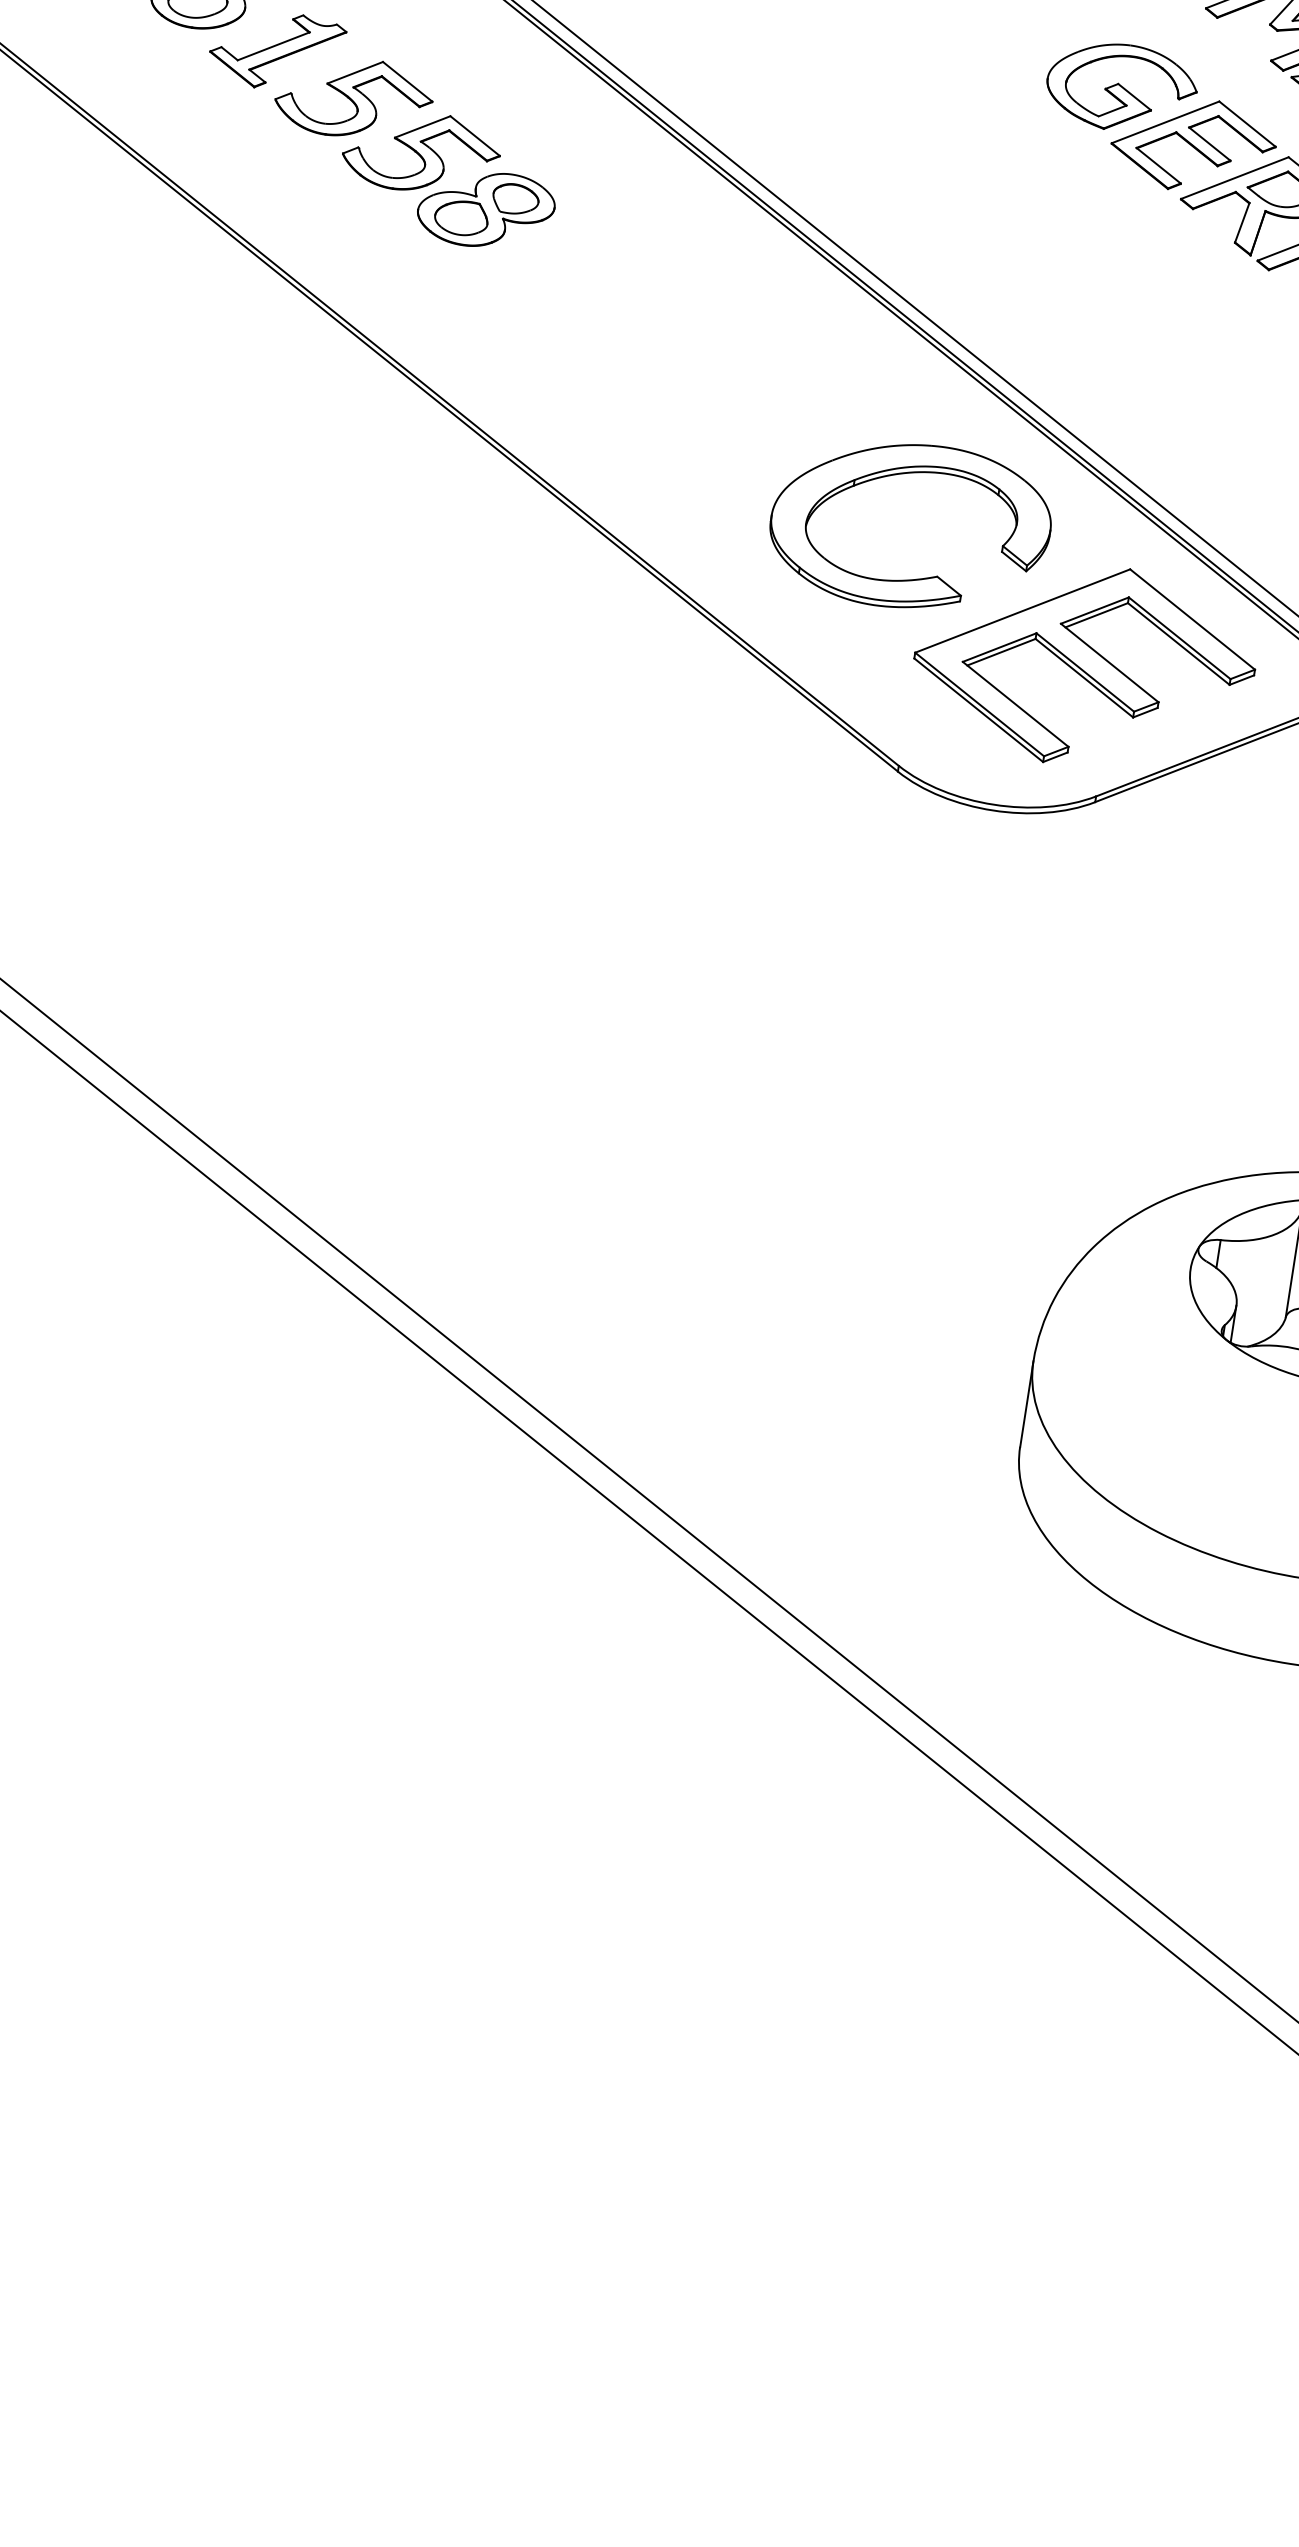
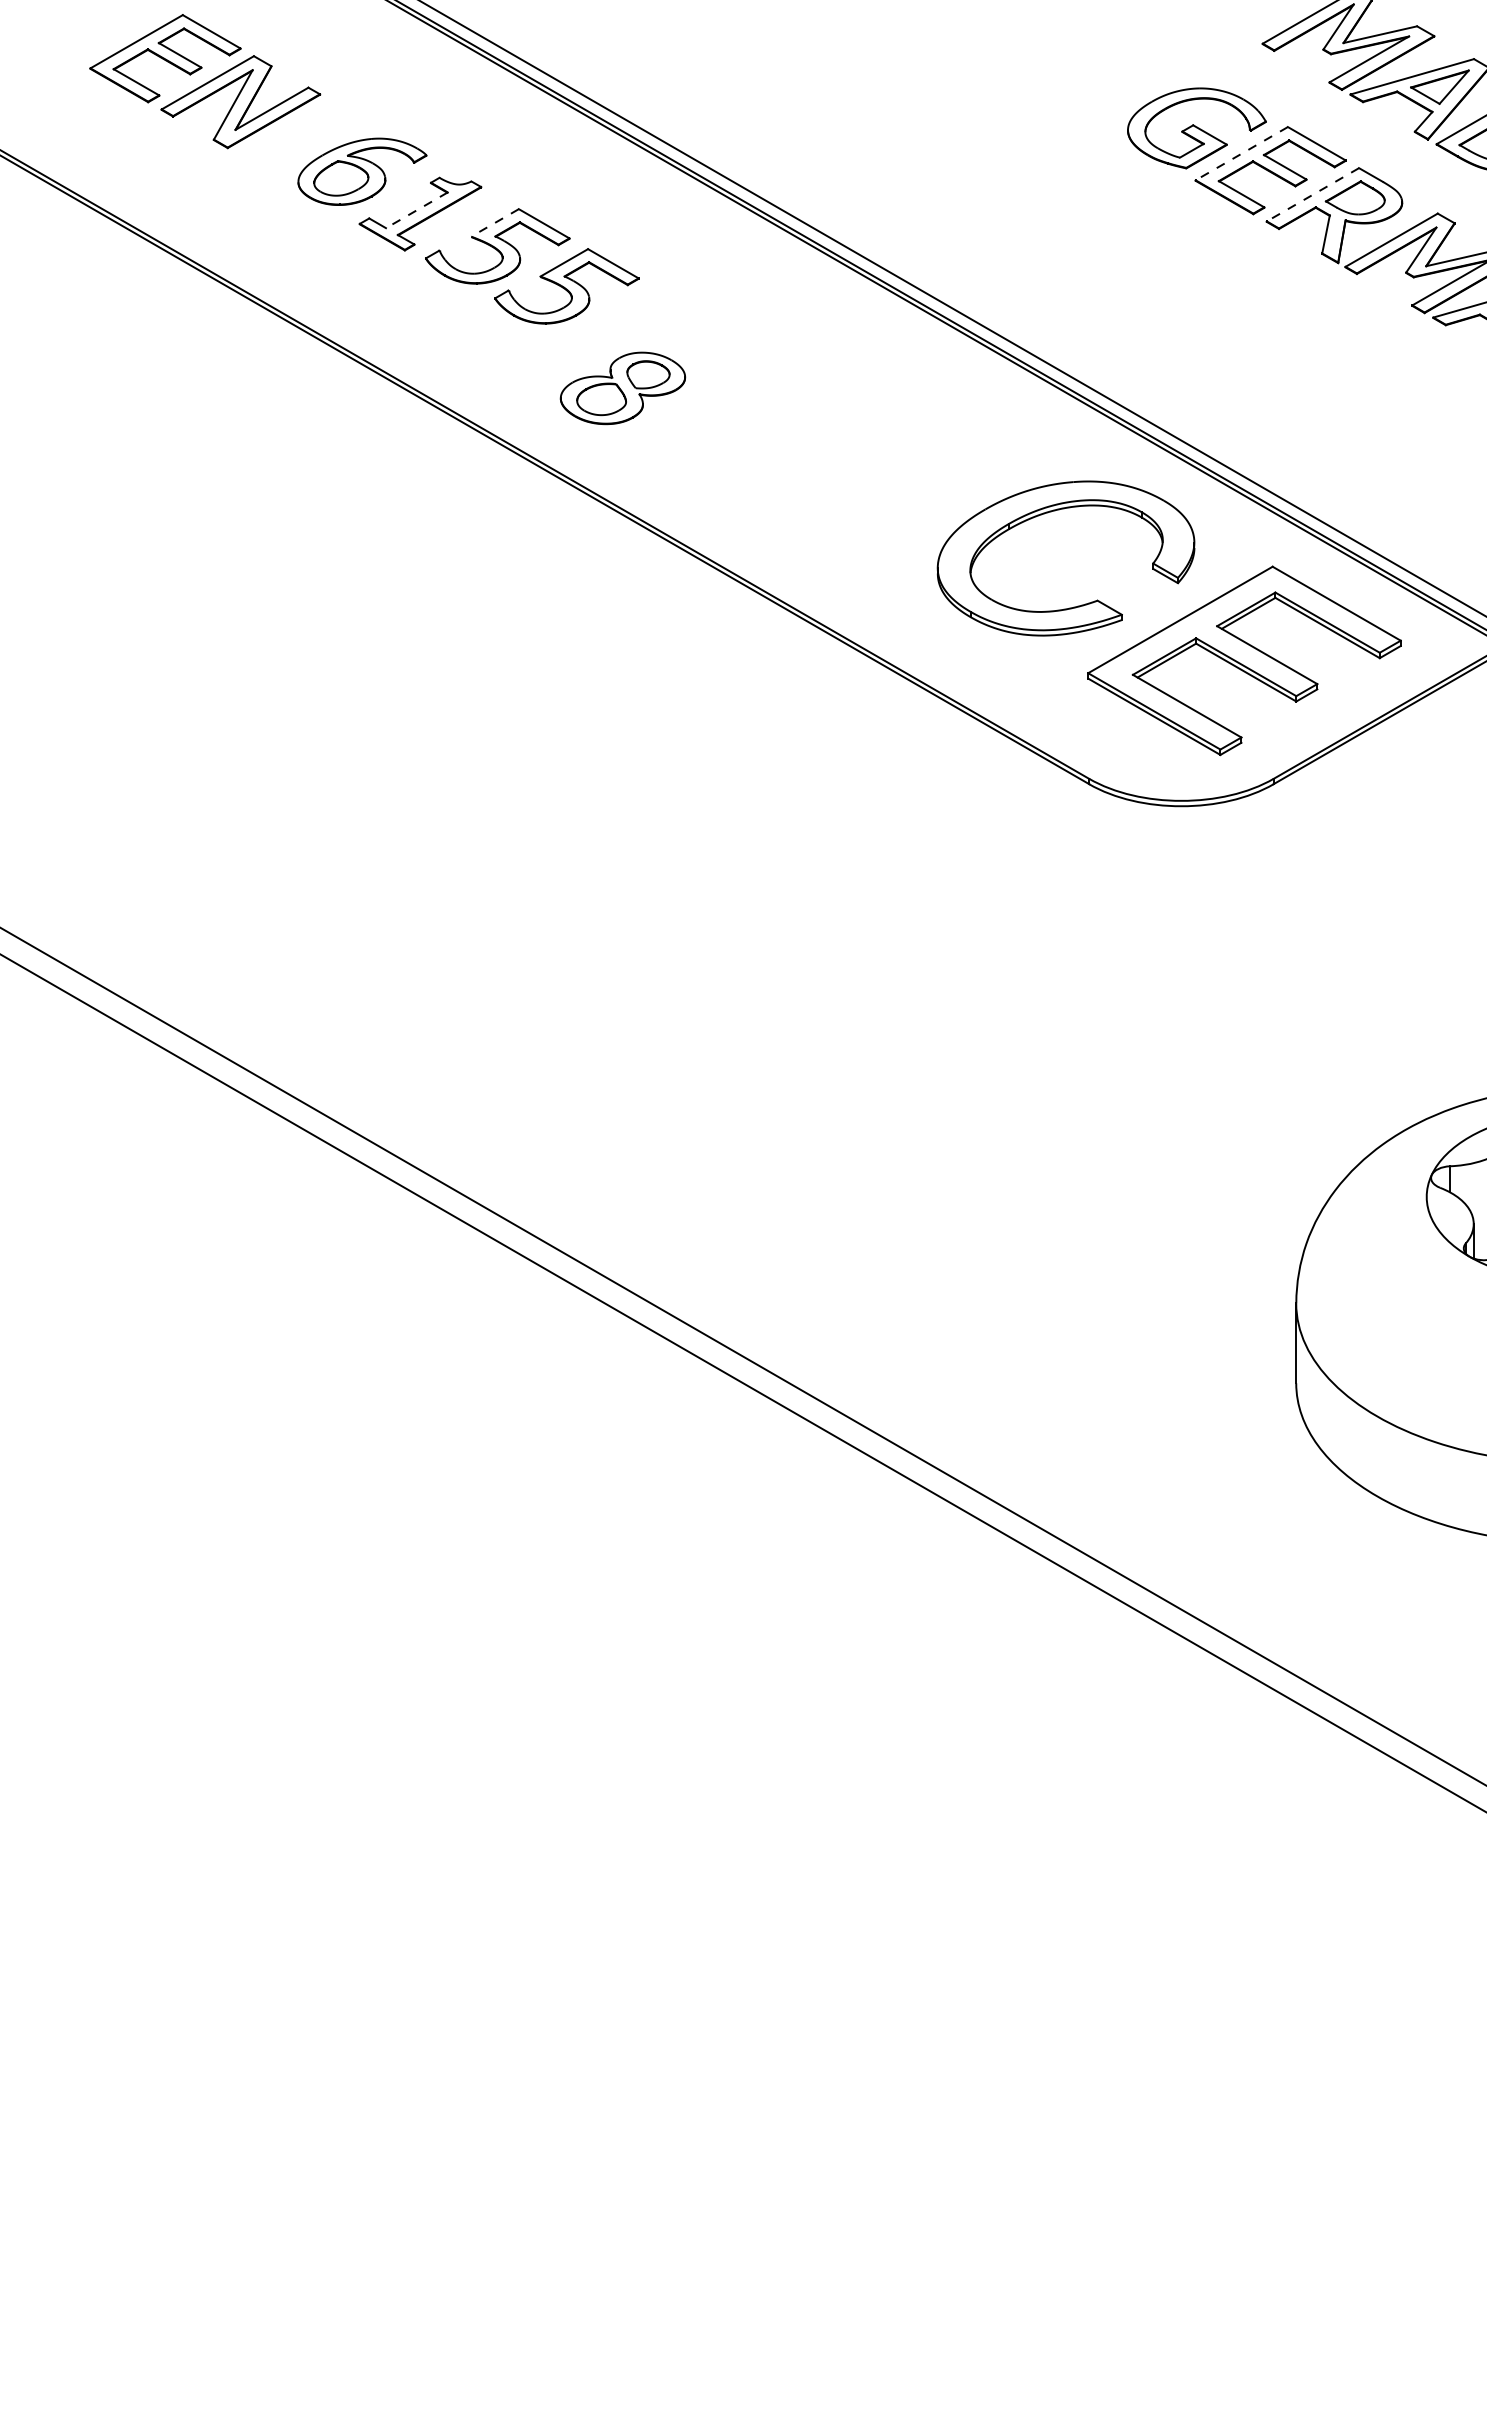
line: (273, 46) -> (416, 210), solid -> dashed
line: (354, 73) -> (494, 223), solid -> dashed
line: (1165, 122) -> (1241, 153), solid -> dashed
line: (1234, 178) -> (1312, 195), solid -> dashed
part: (485, 209) -> (622, 388), moved

